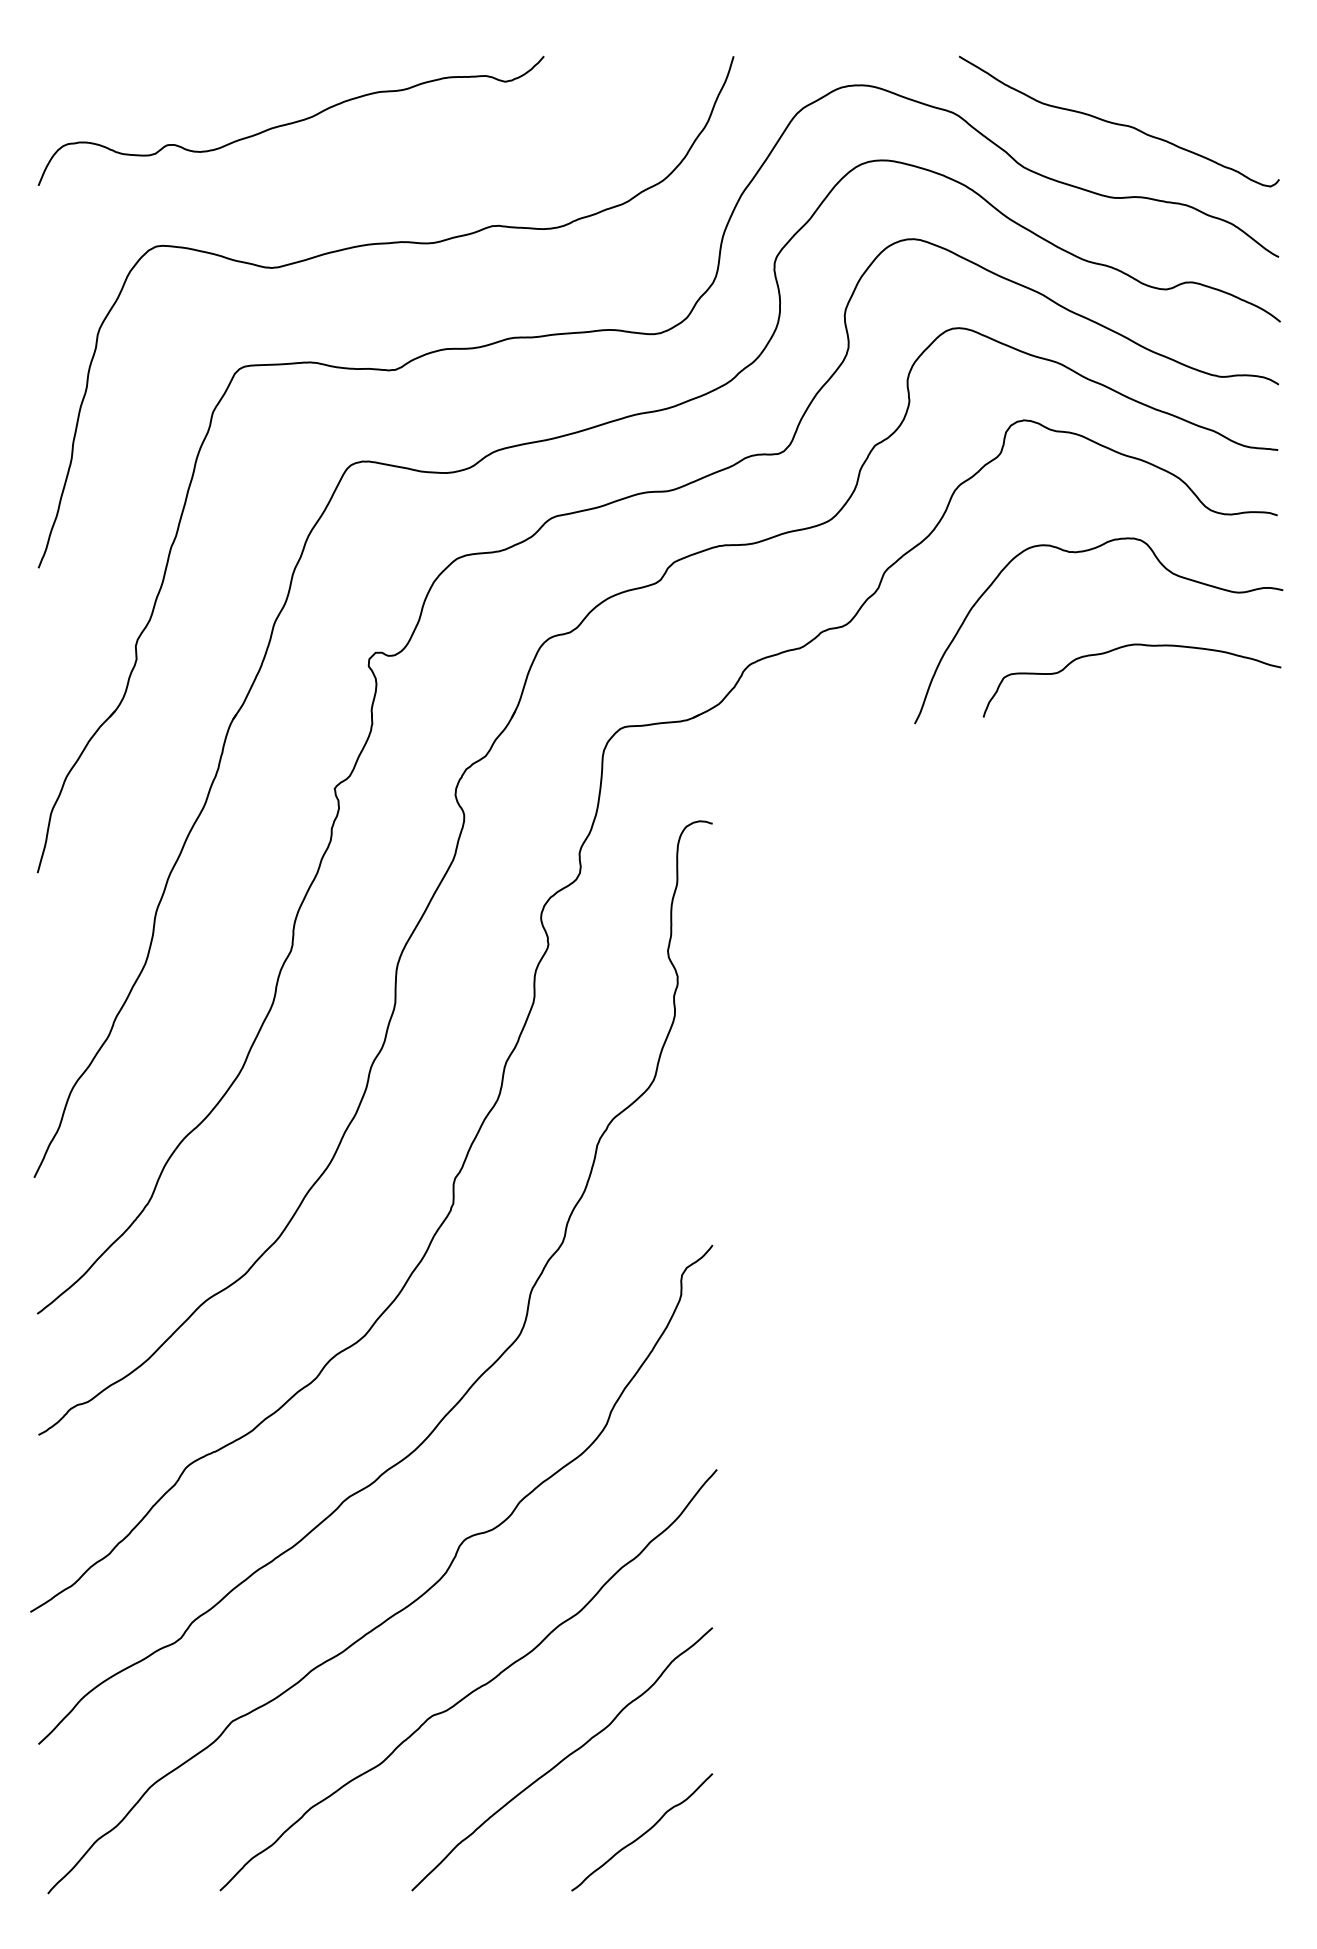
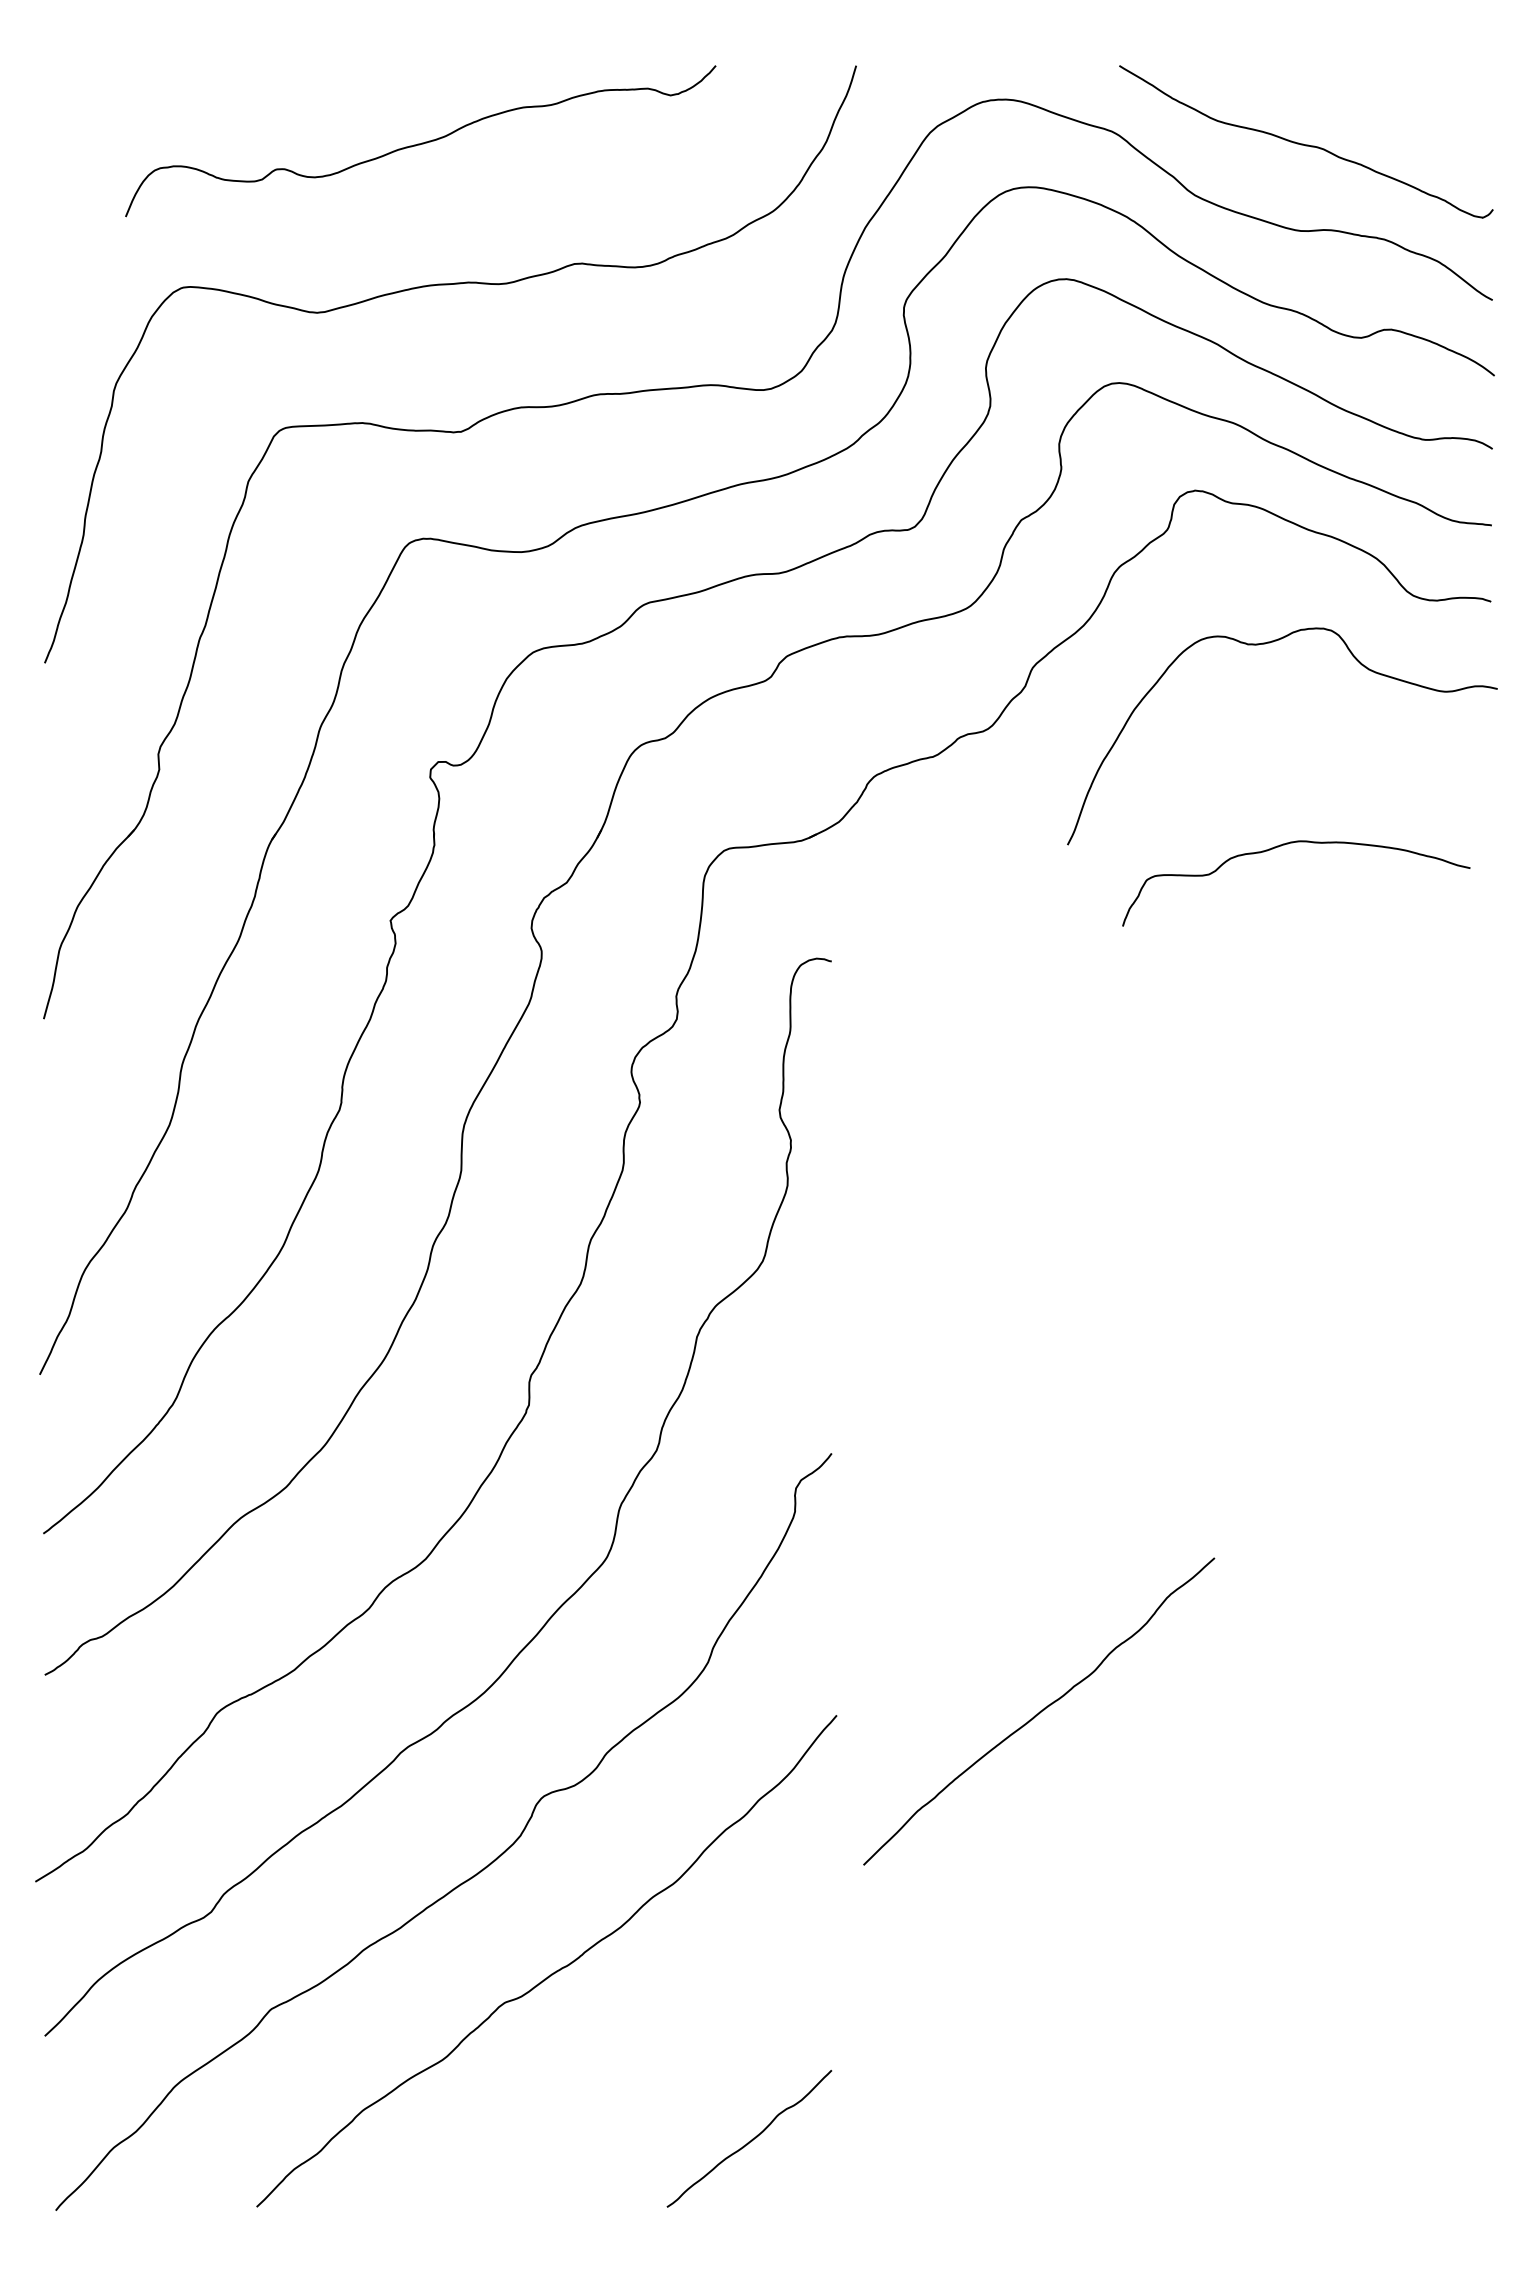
curve: (291, 122) -> (421, 142), moved
curve: (1125, 647) -> (1288, 844), moved
curve: (562, 1759) -> (1039, 1711), moved

